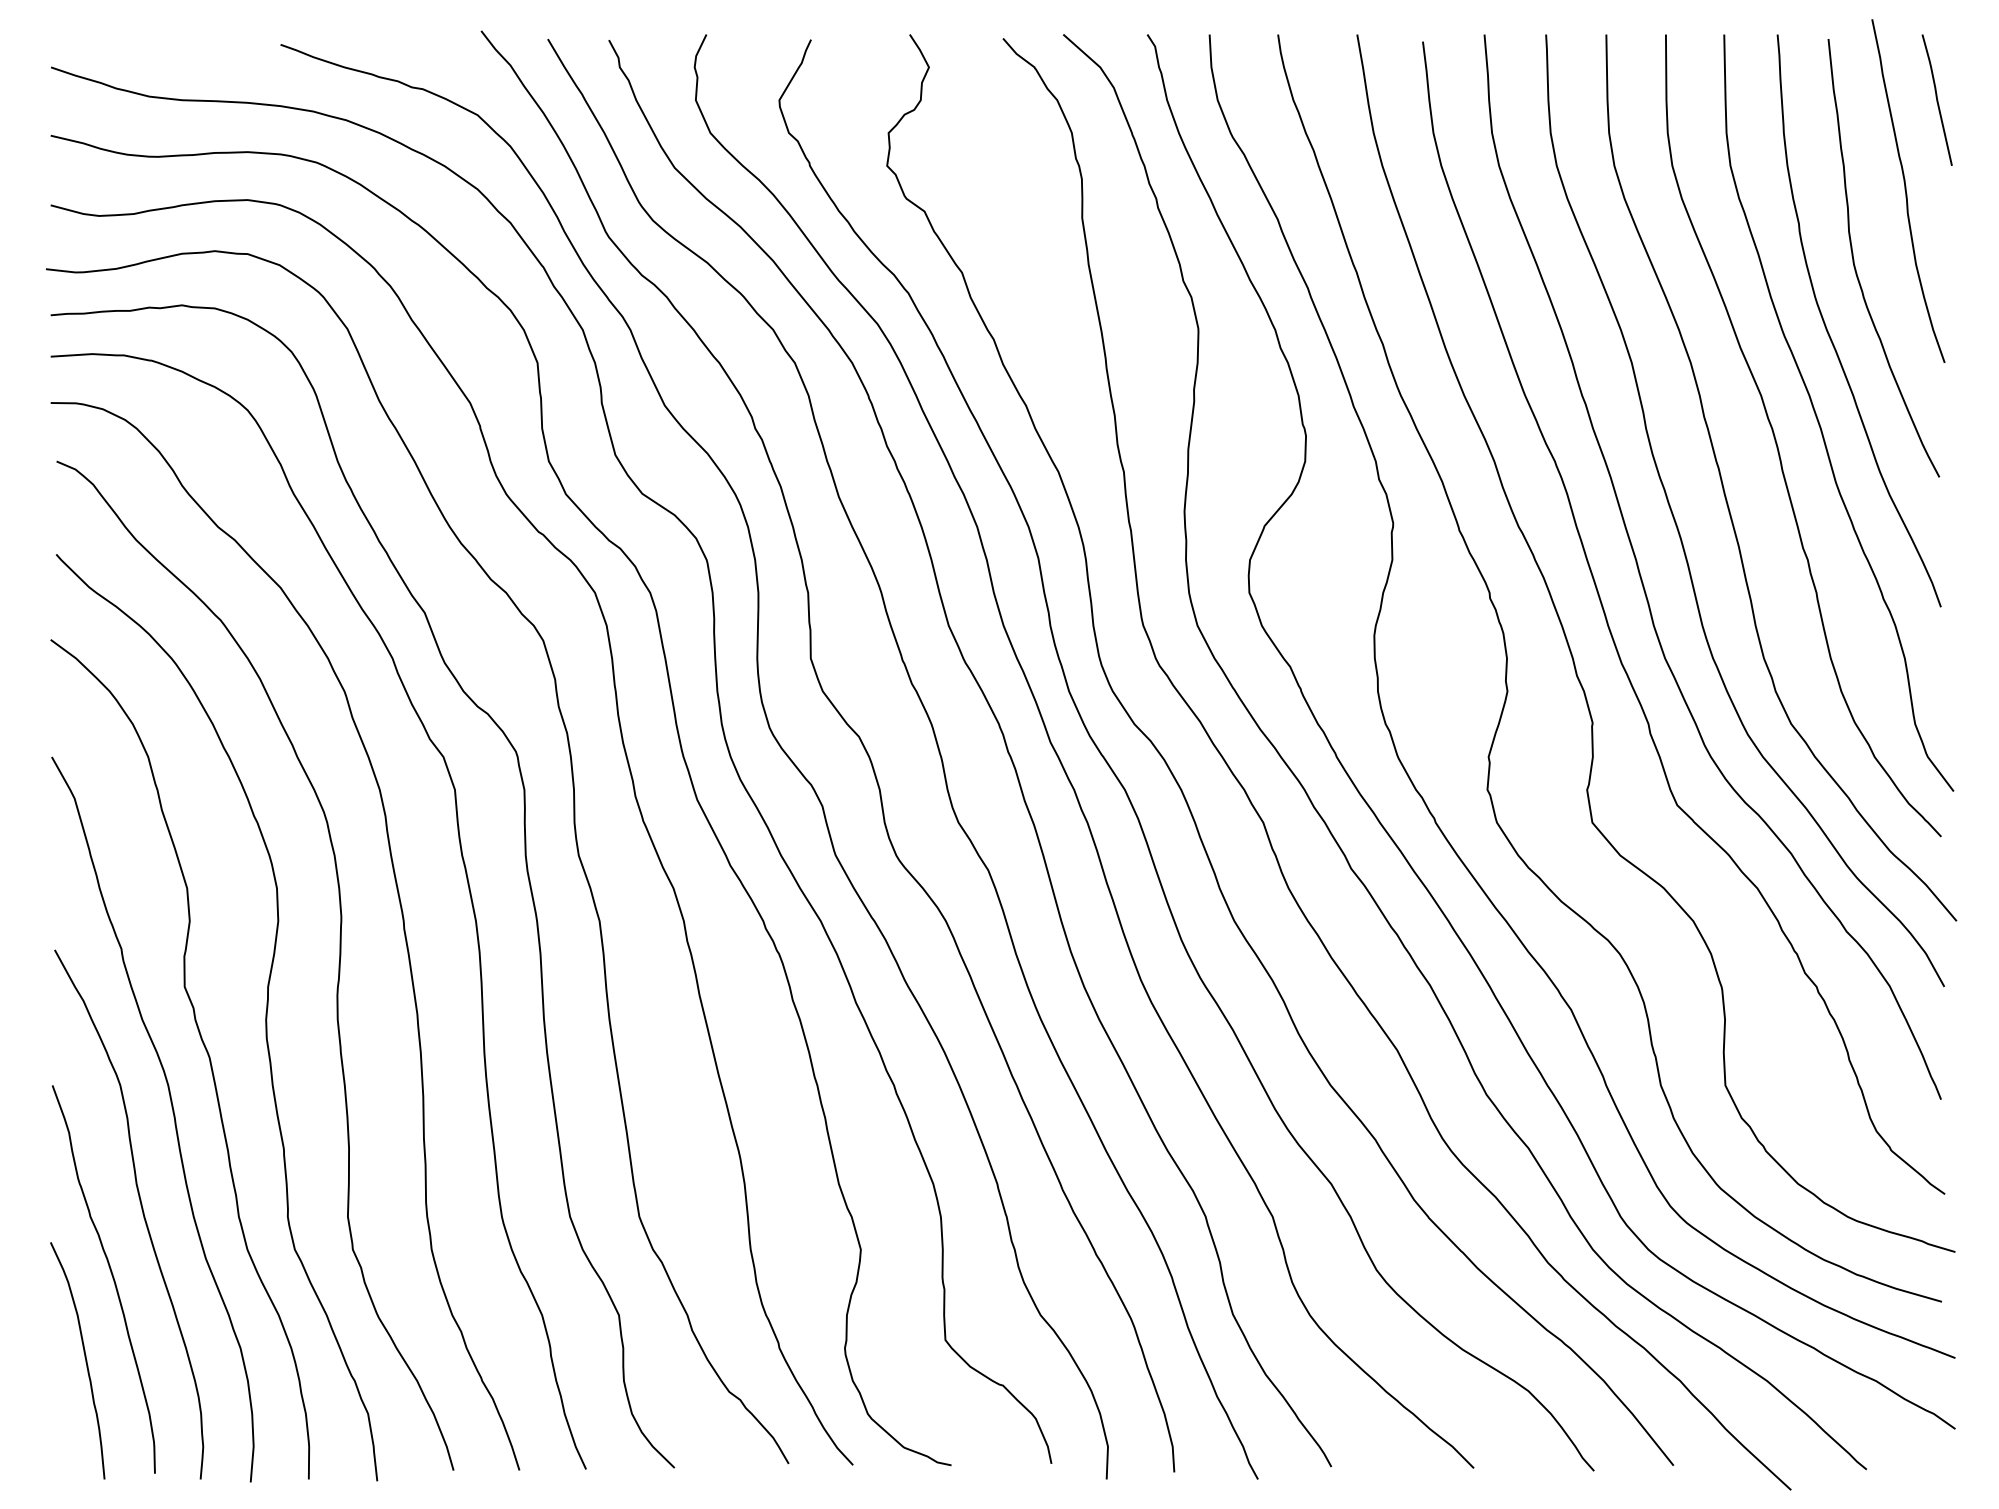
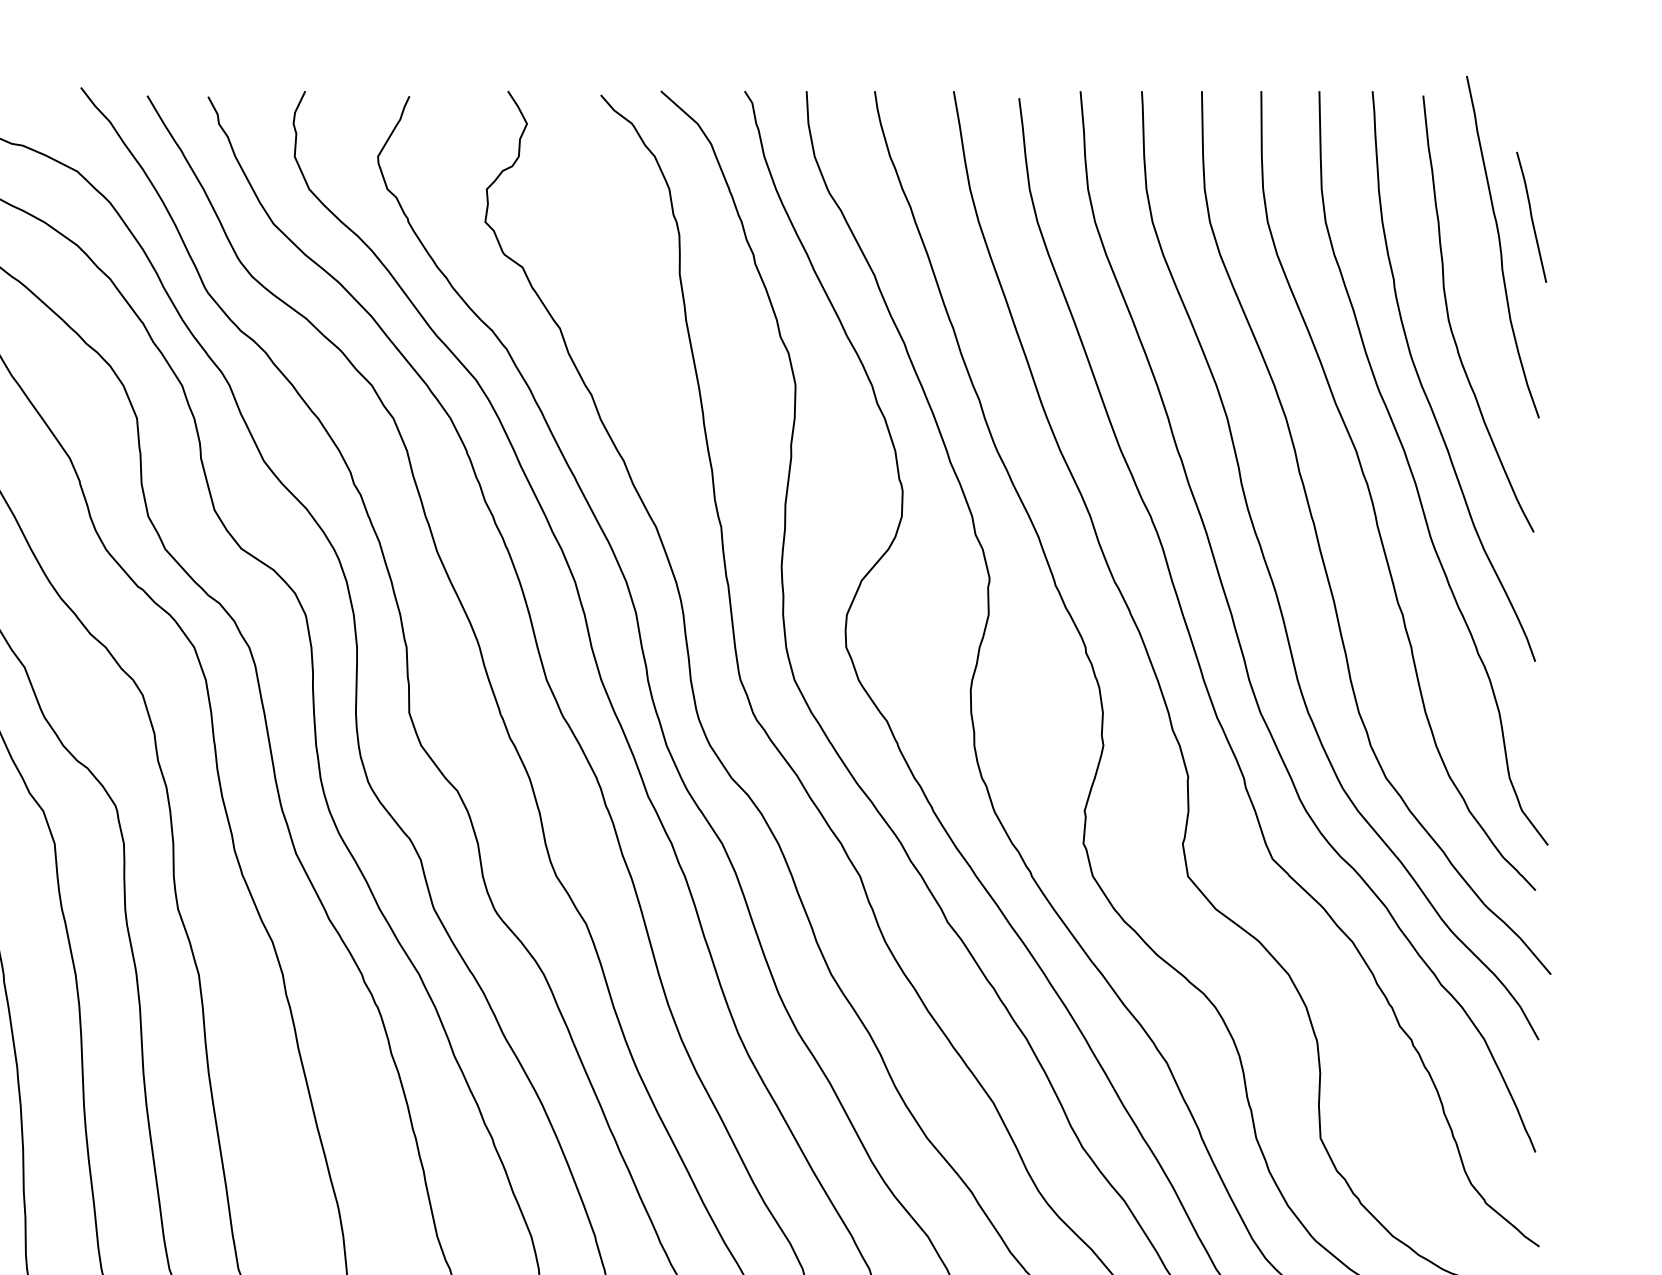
curve: (1936, 99) -> (1530, 216), moved

